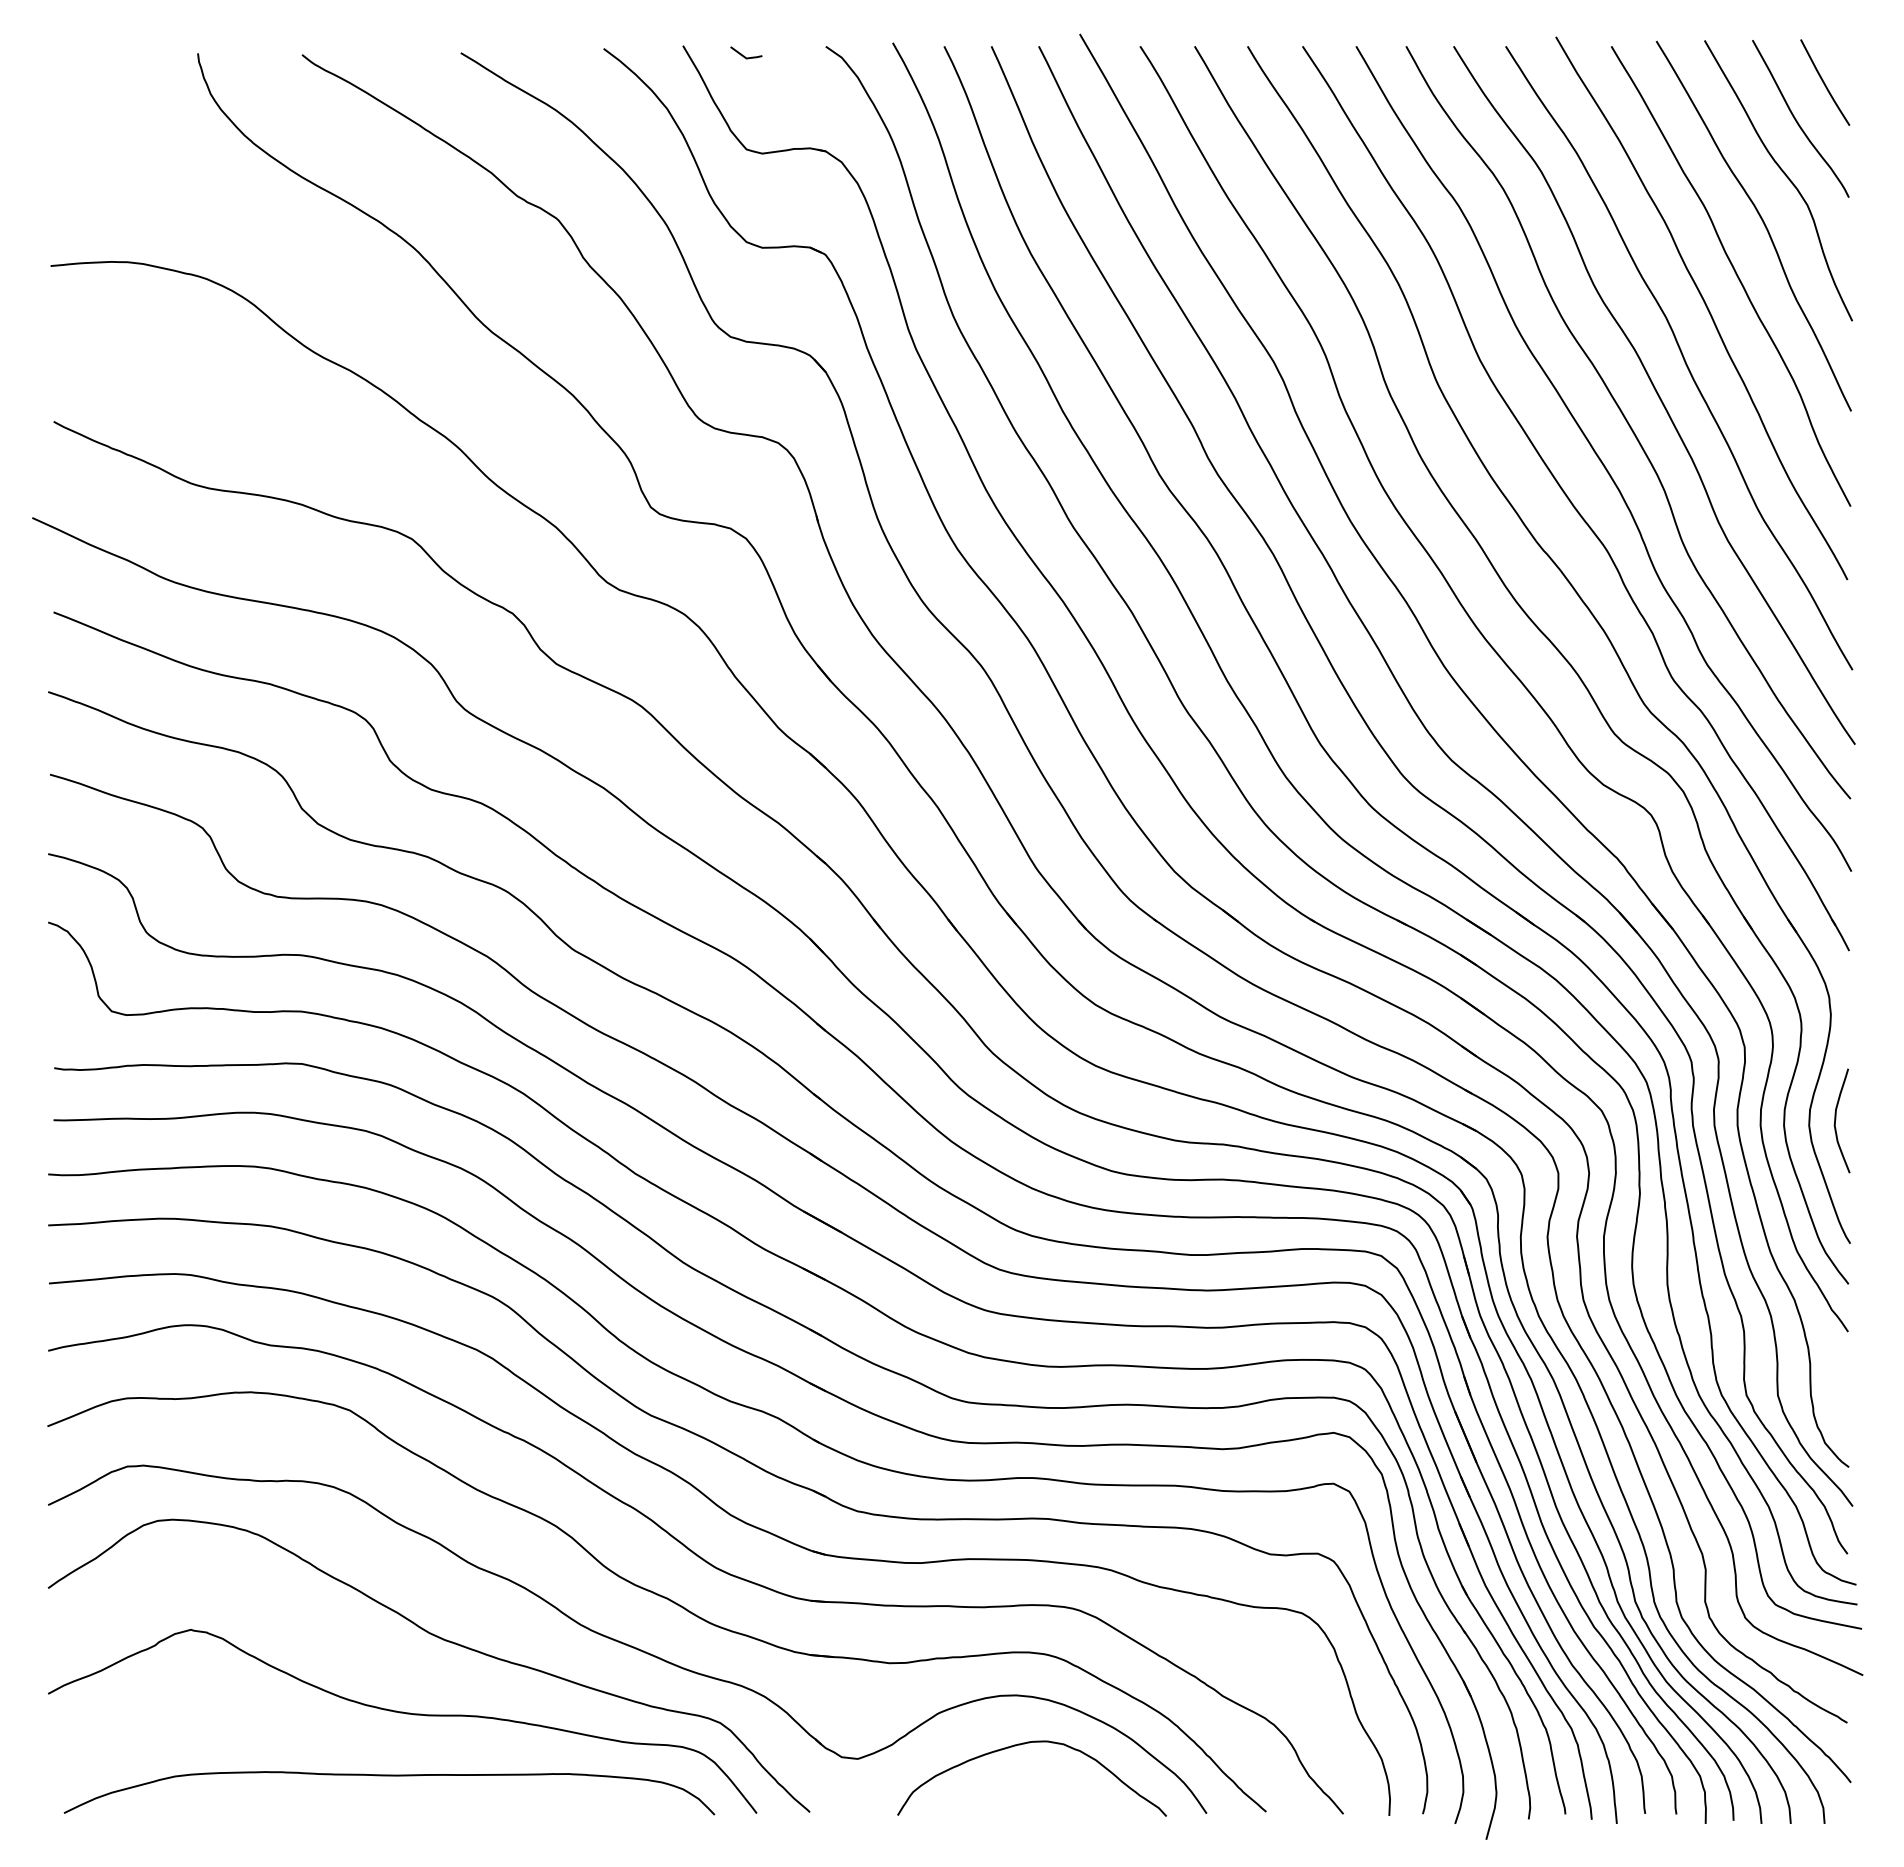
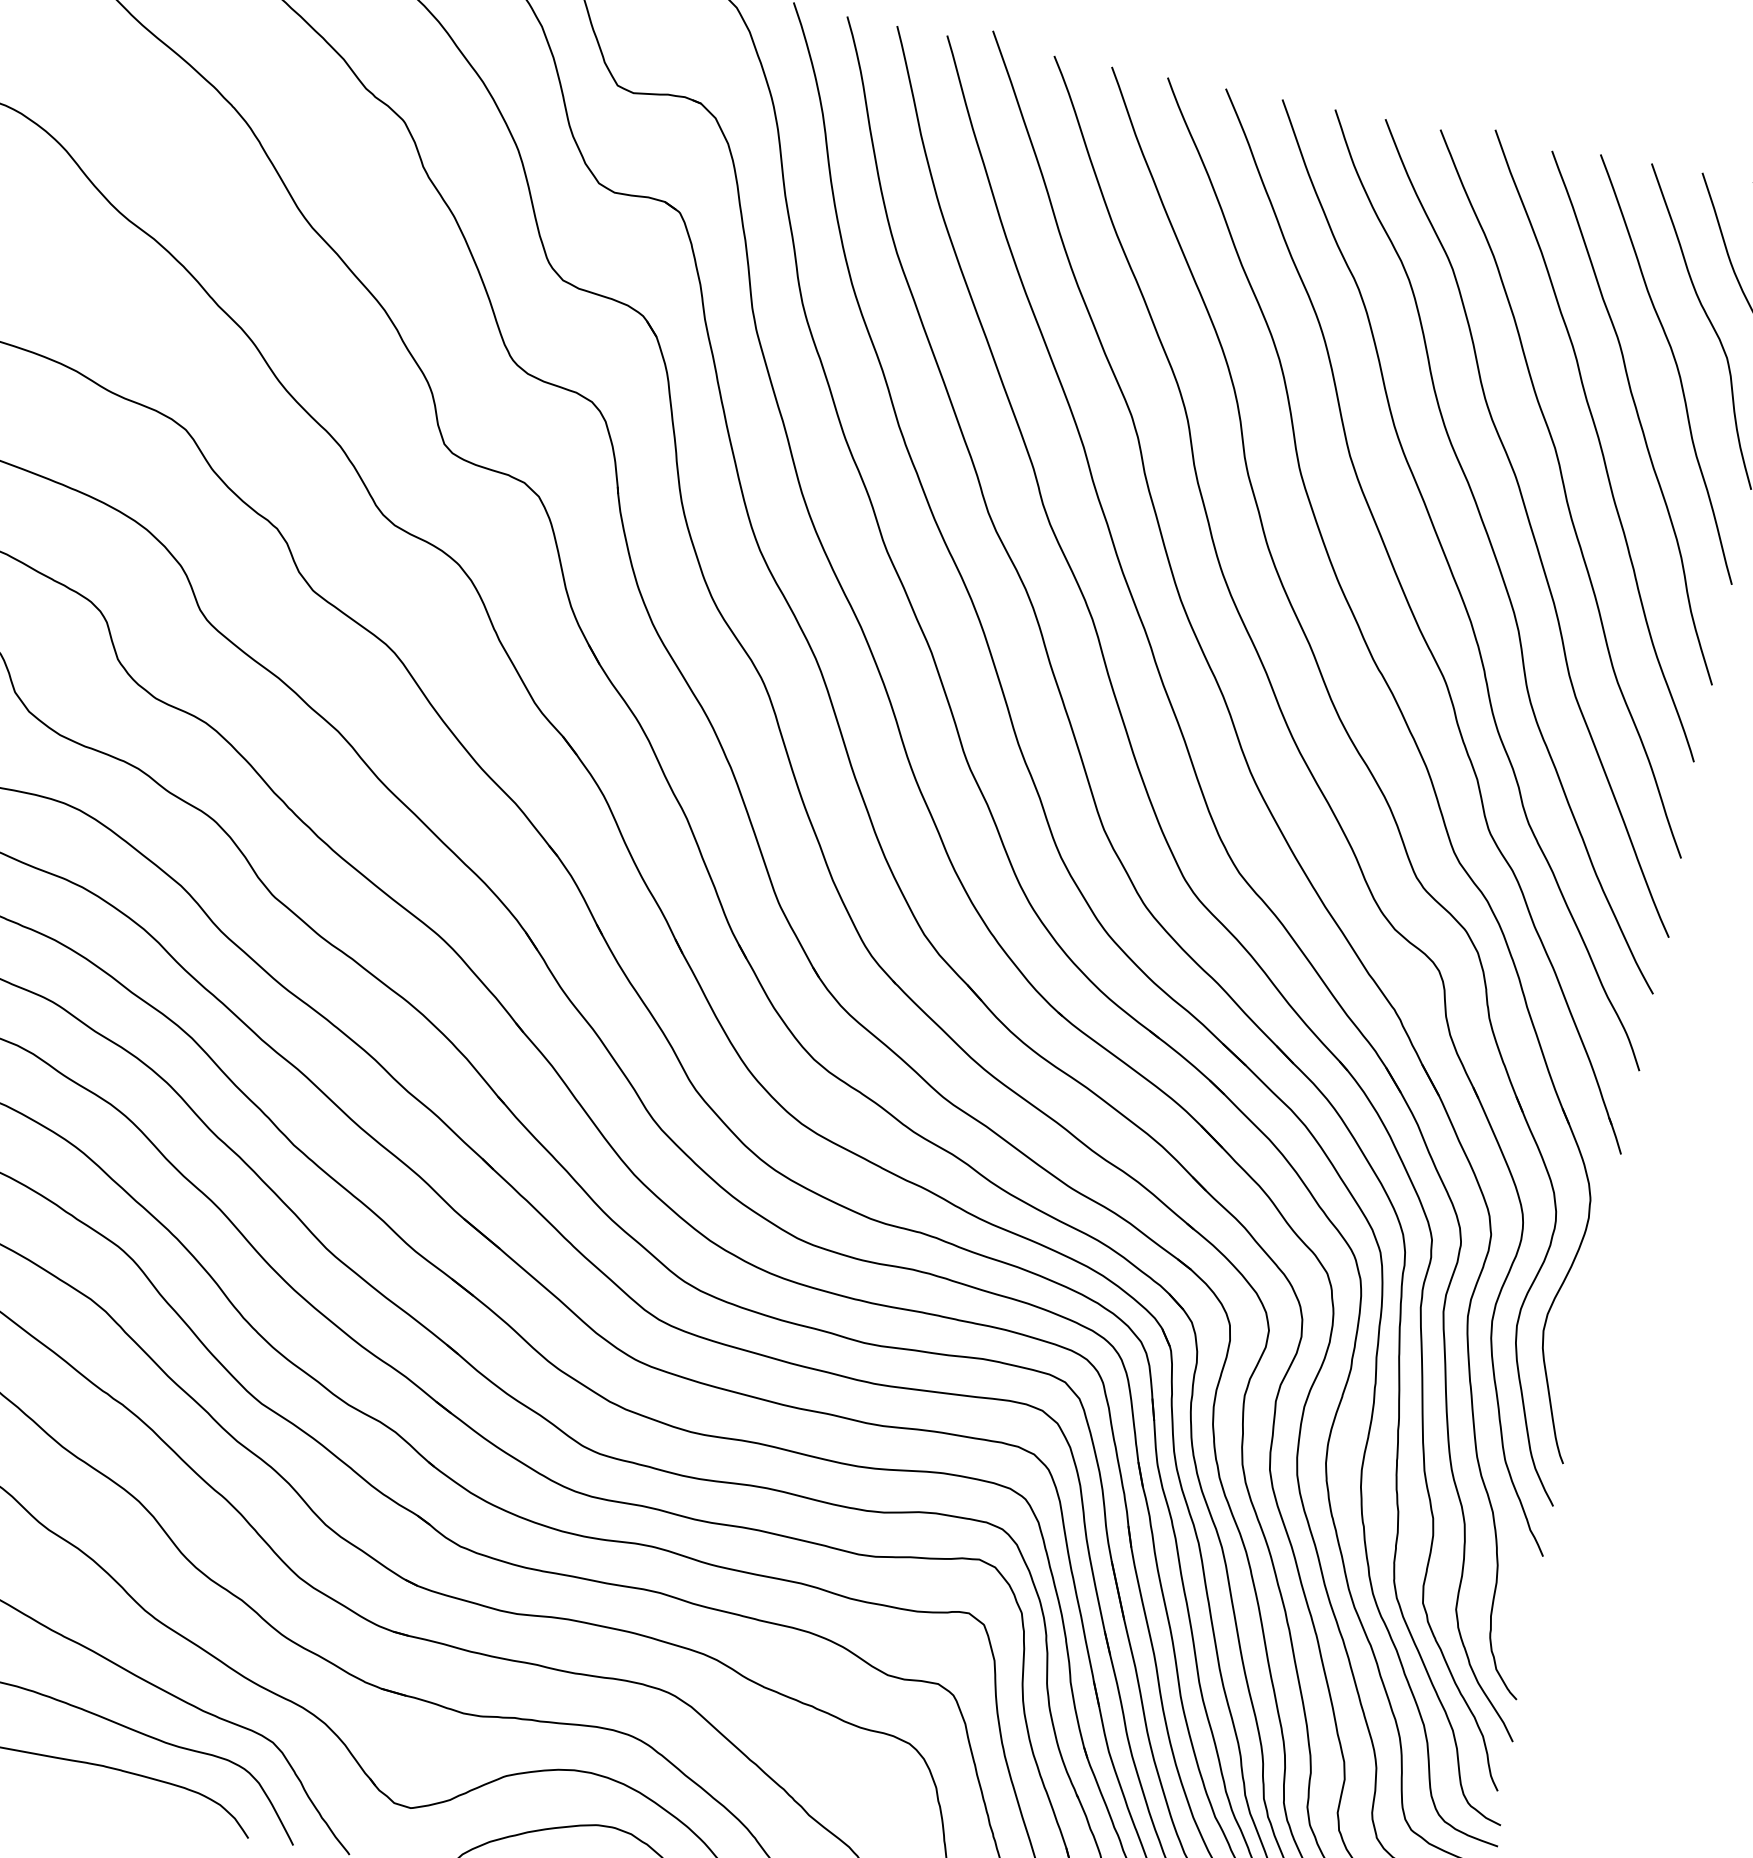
curve: (1836, 1119) -> (1573, 1329), removed

